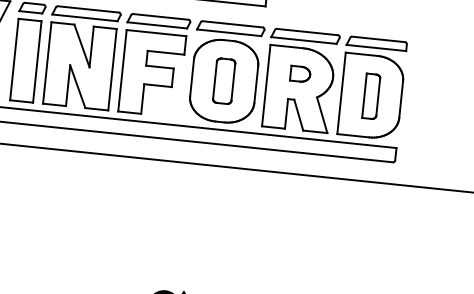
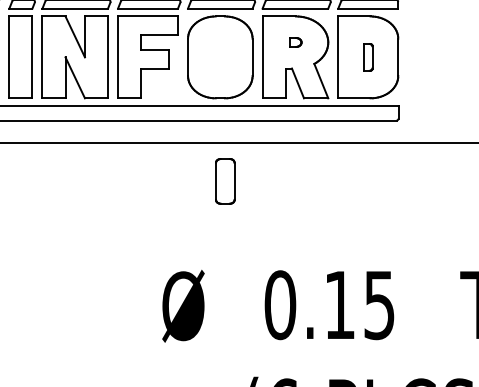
part: (300, 74) -> (295, 42), size x0.6
part: (224, 81) -> (225, 181), moved
part: (371, 96) -> (368, 57), size x0.6

